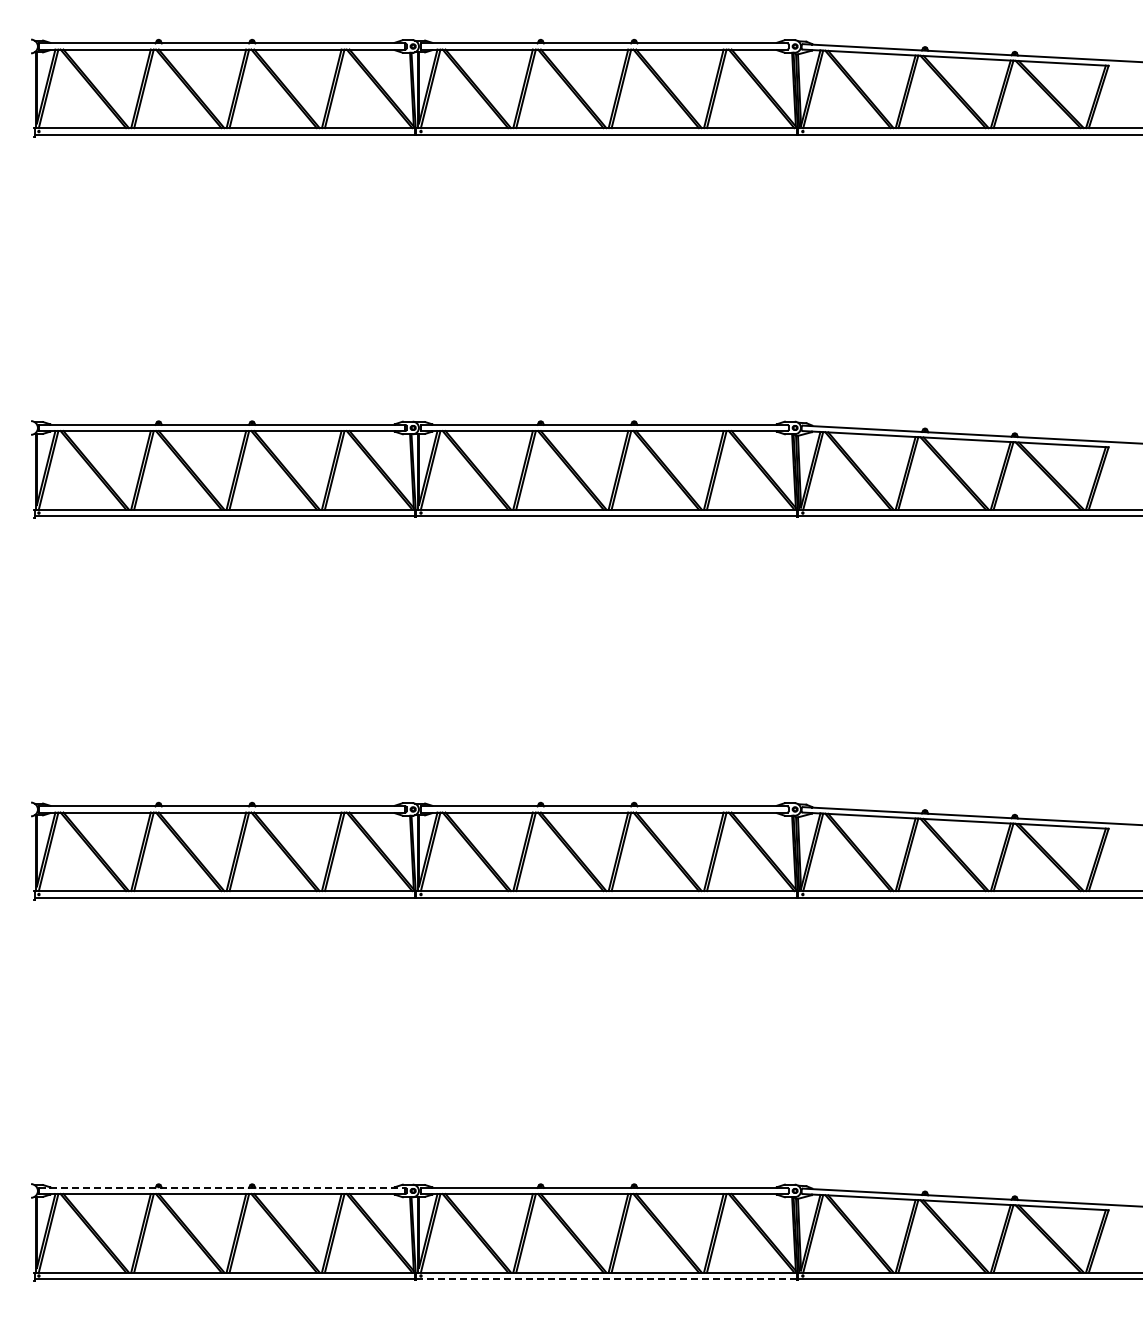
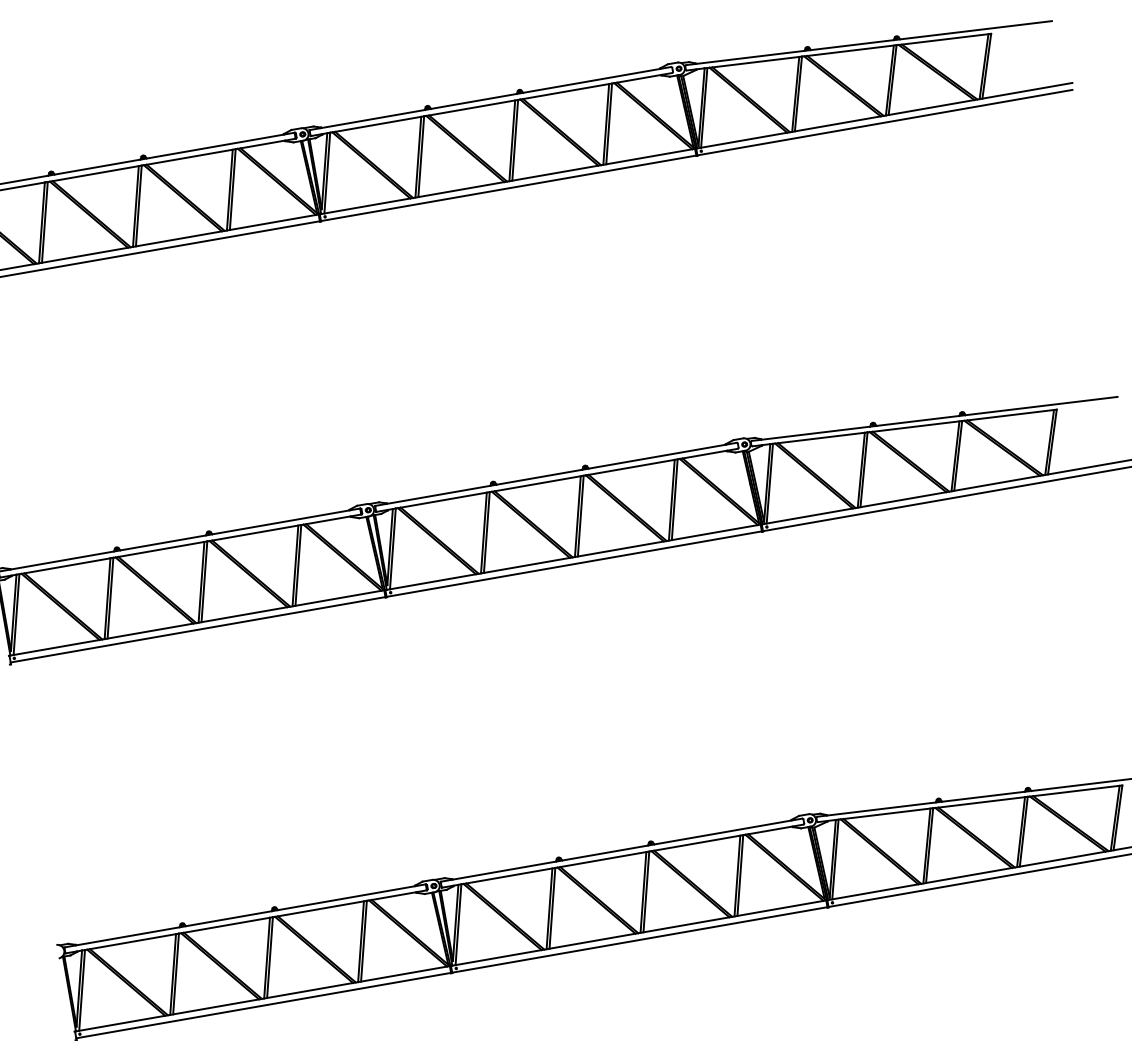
line: (222, 1187) -> (245, 915), dashed -> solid
line: (607, 1279) -> (640, 939), dashed -> solid

